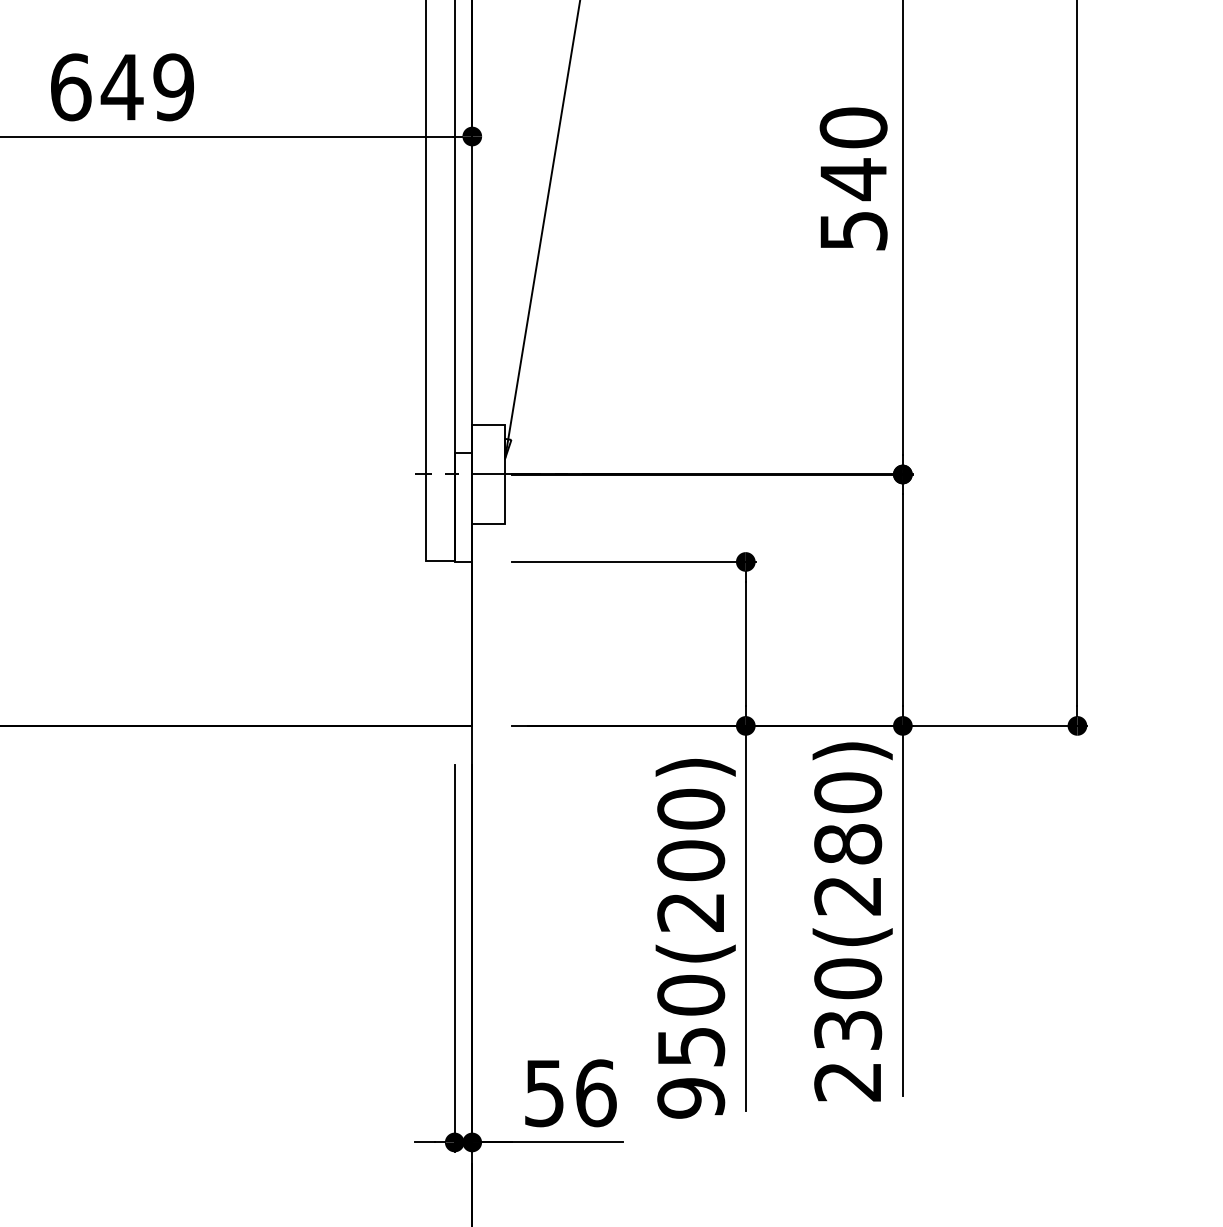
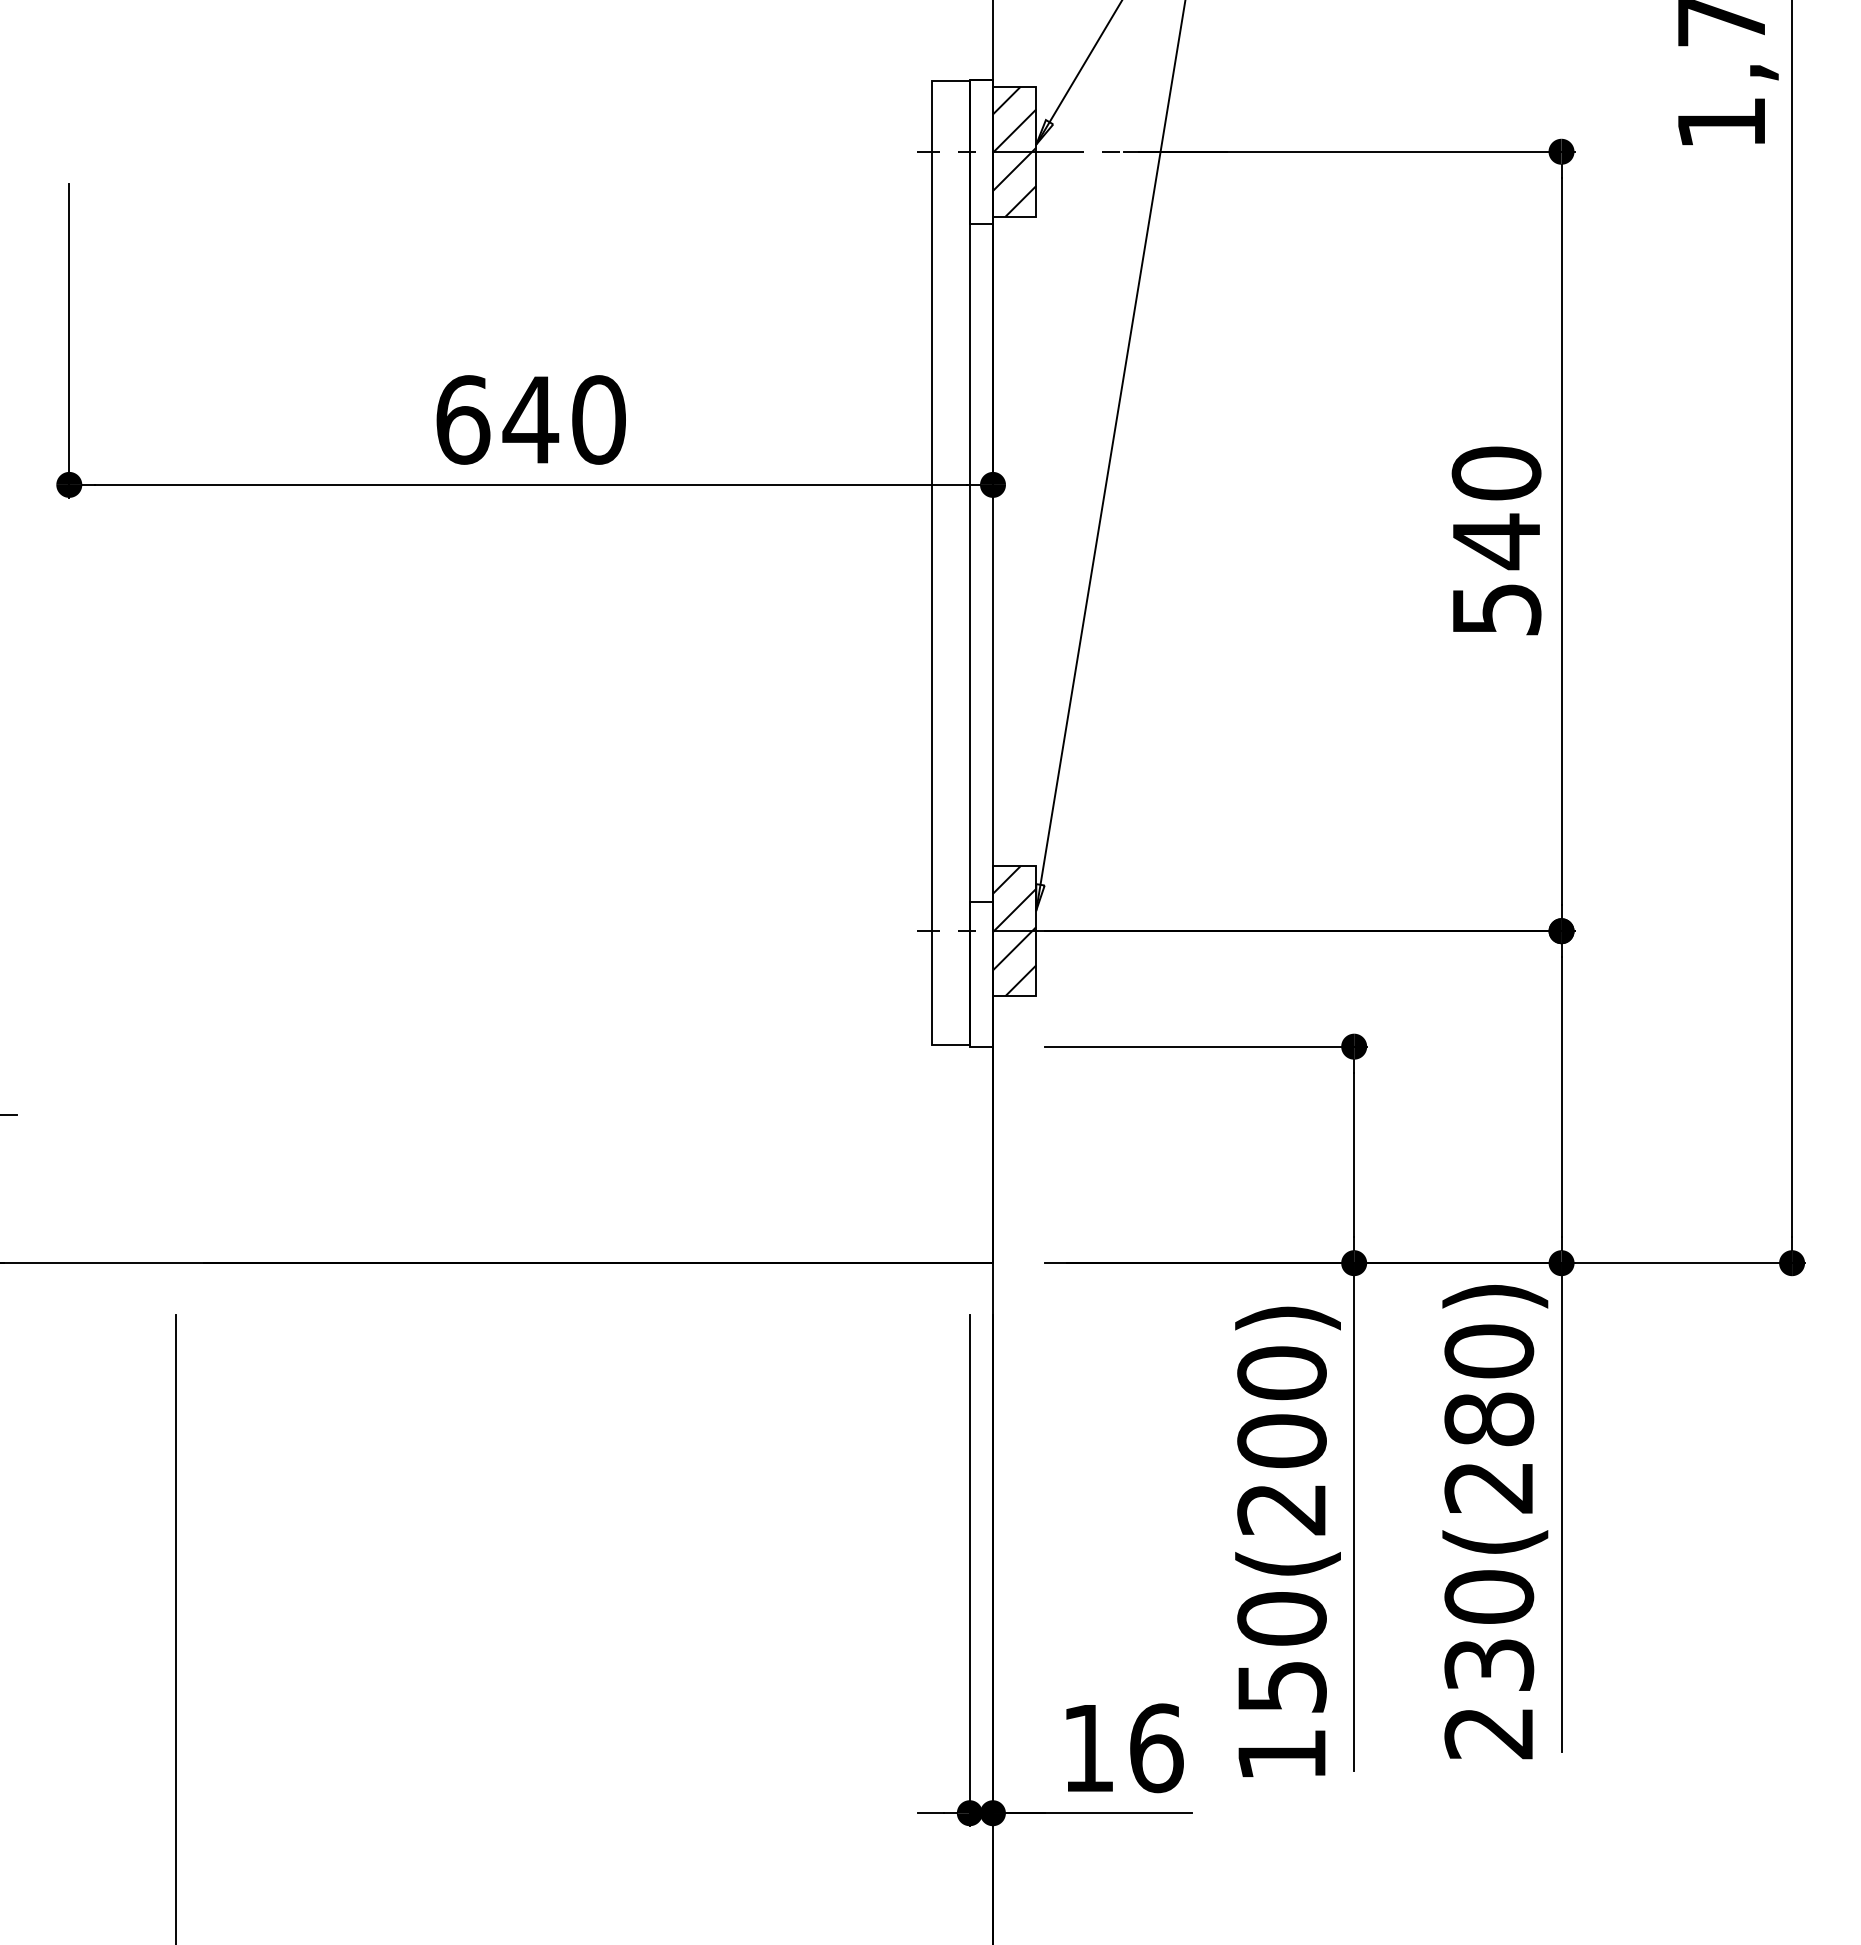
text: (173, 87) -> (598, 419), 649 -> 640
hatch: (488, 474) -> (1014, 931), added
text: (544, 1094) -> (1088, 1749), 56 -> 16
text: (690, 1097) -> (1281, 1754), 950(200) -> 150(200)

